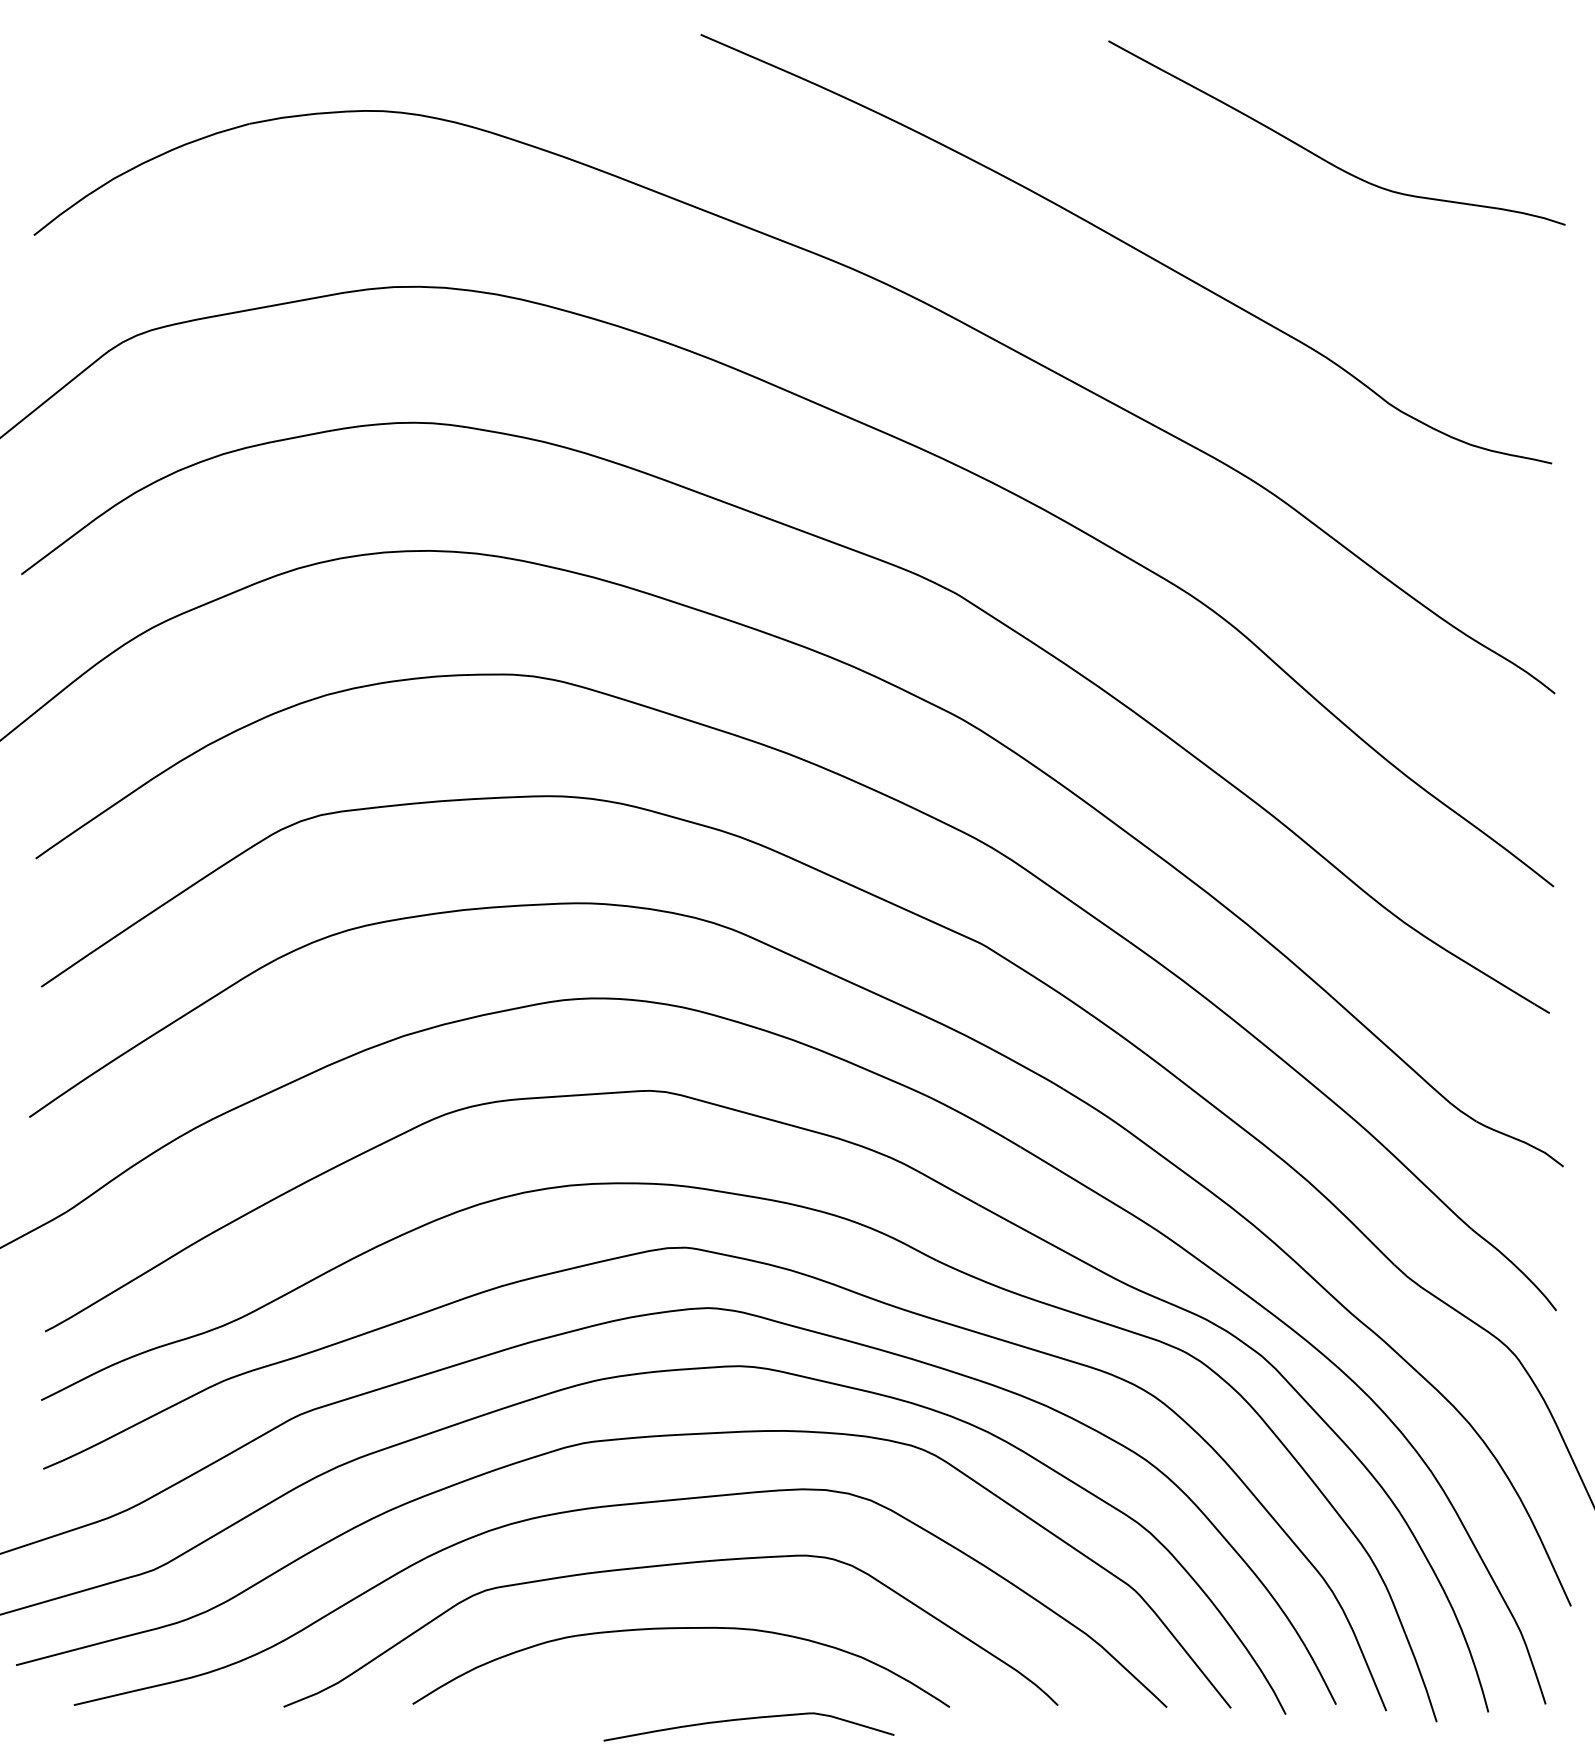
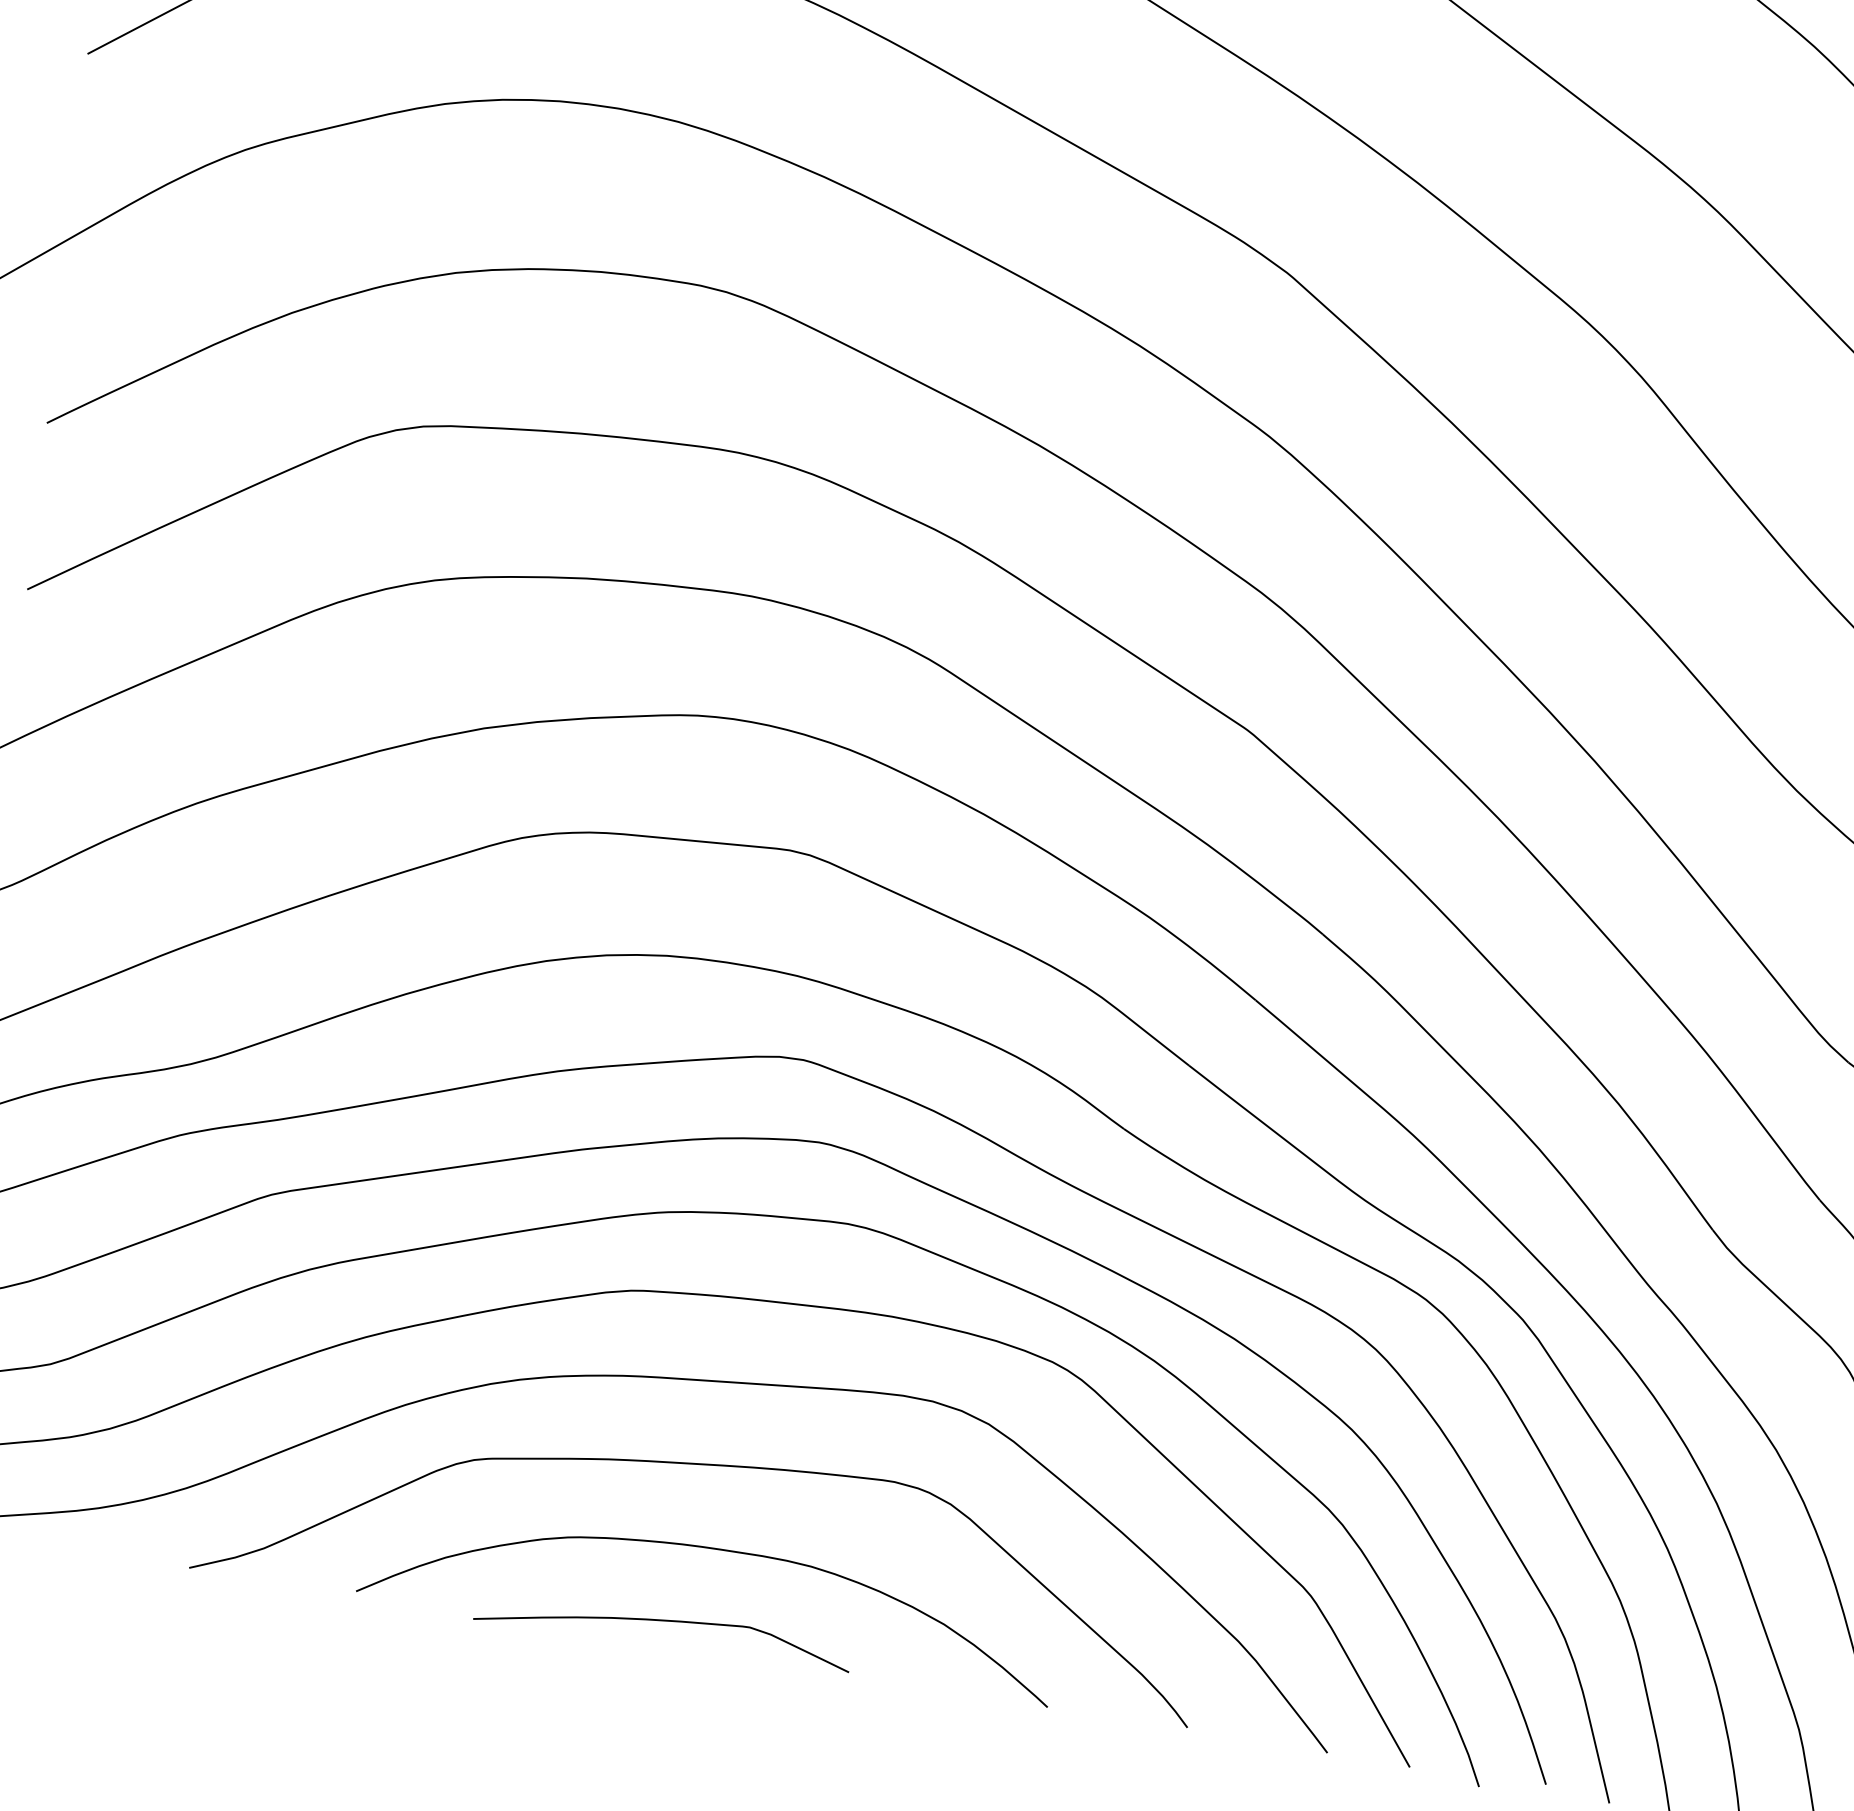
curve: (748, 1719) -> (664, 1621), moved

